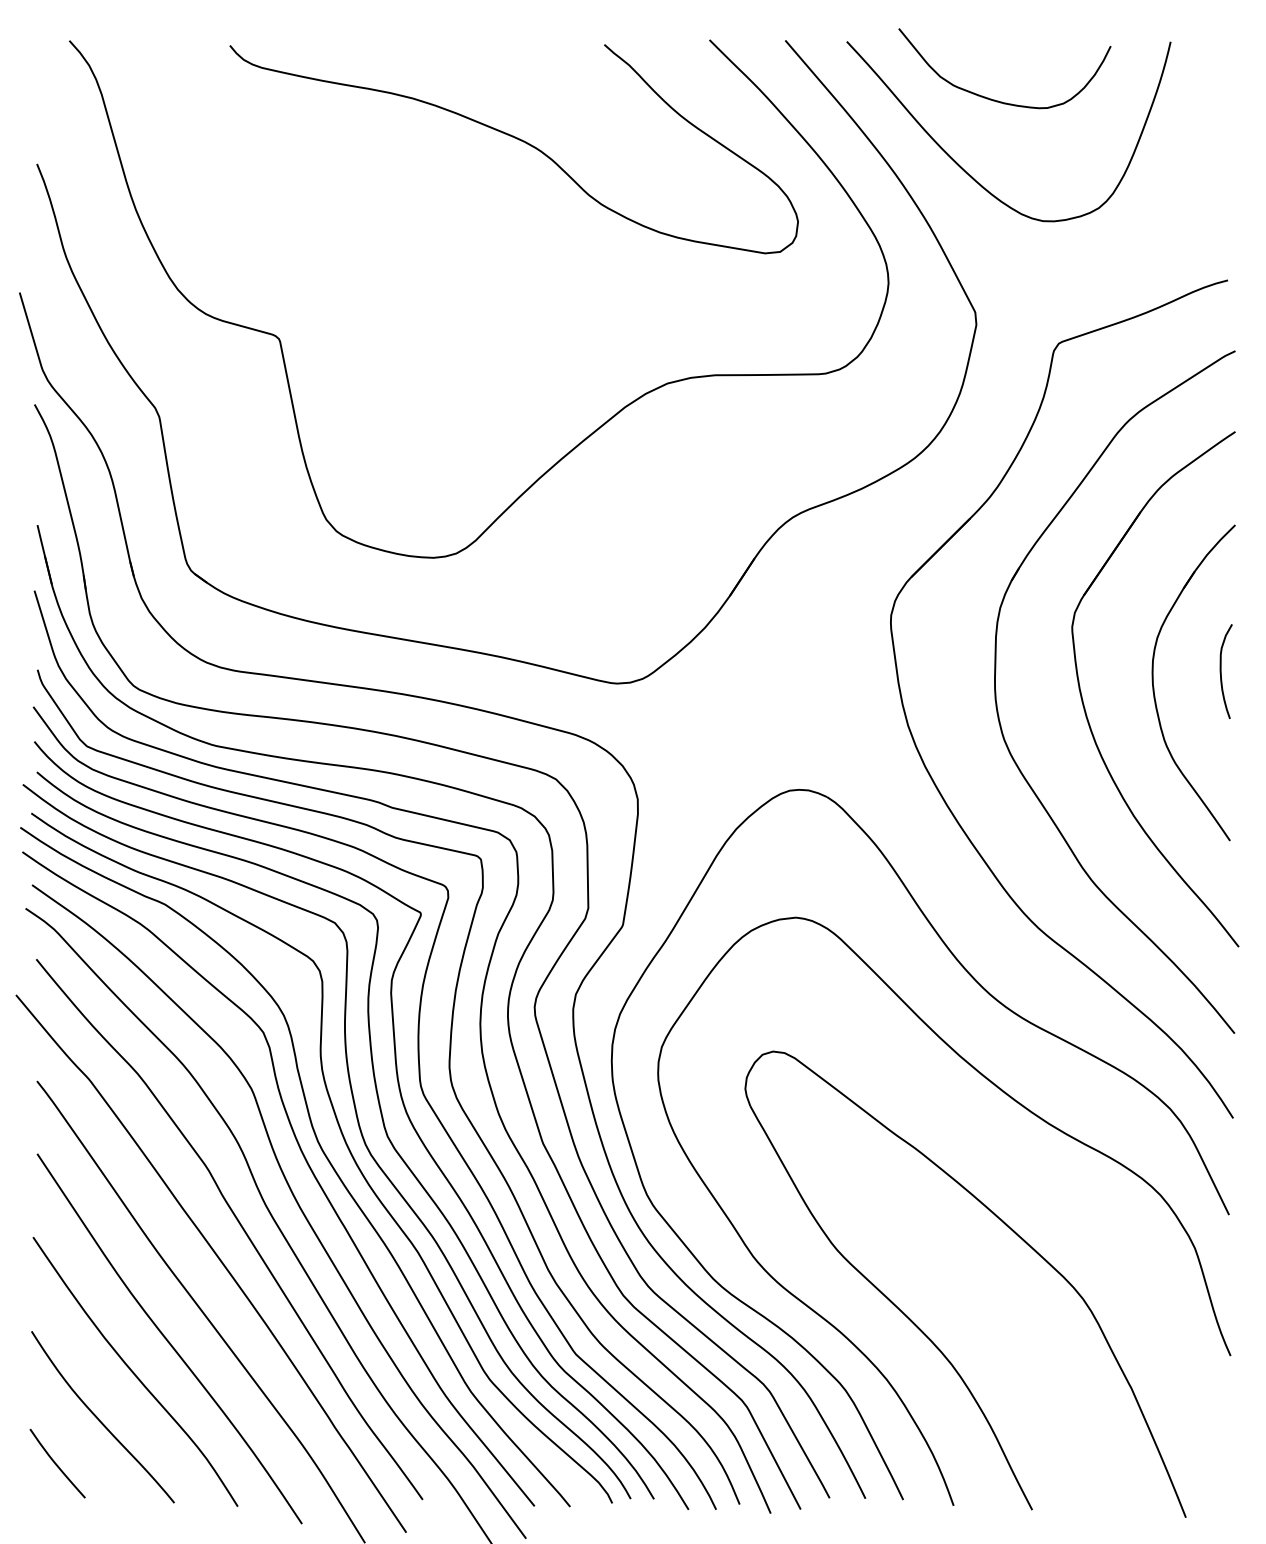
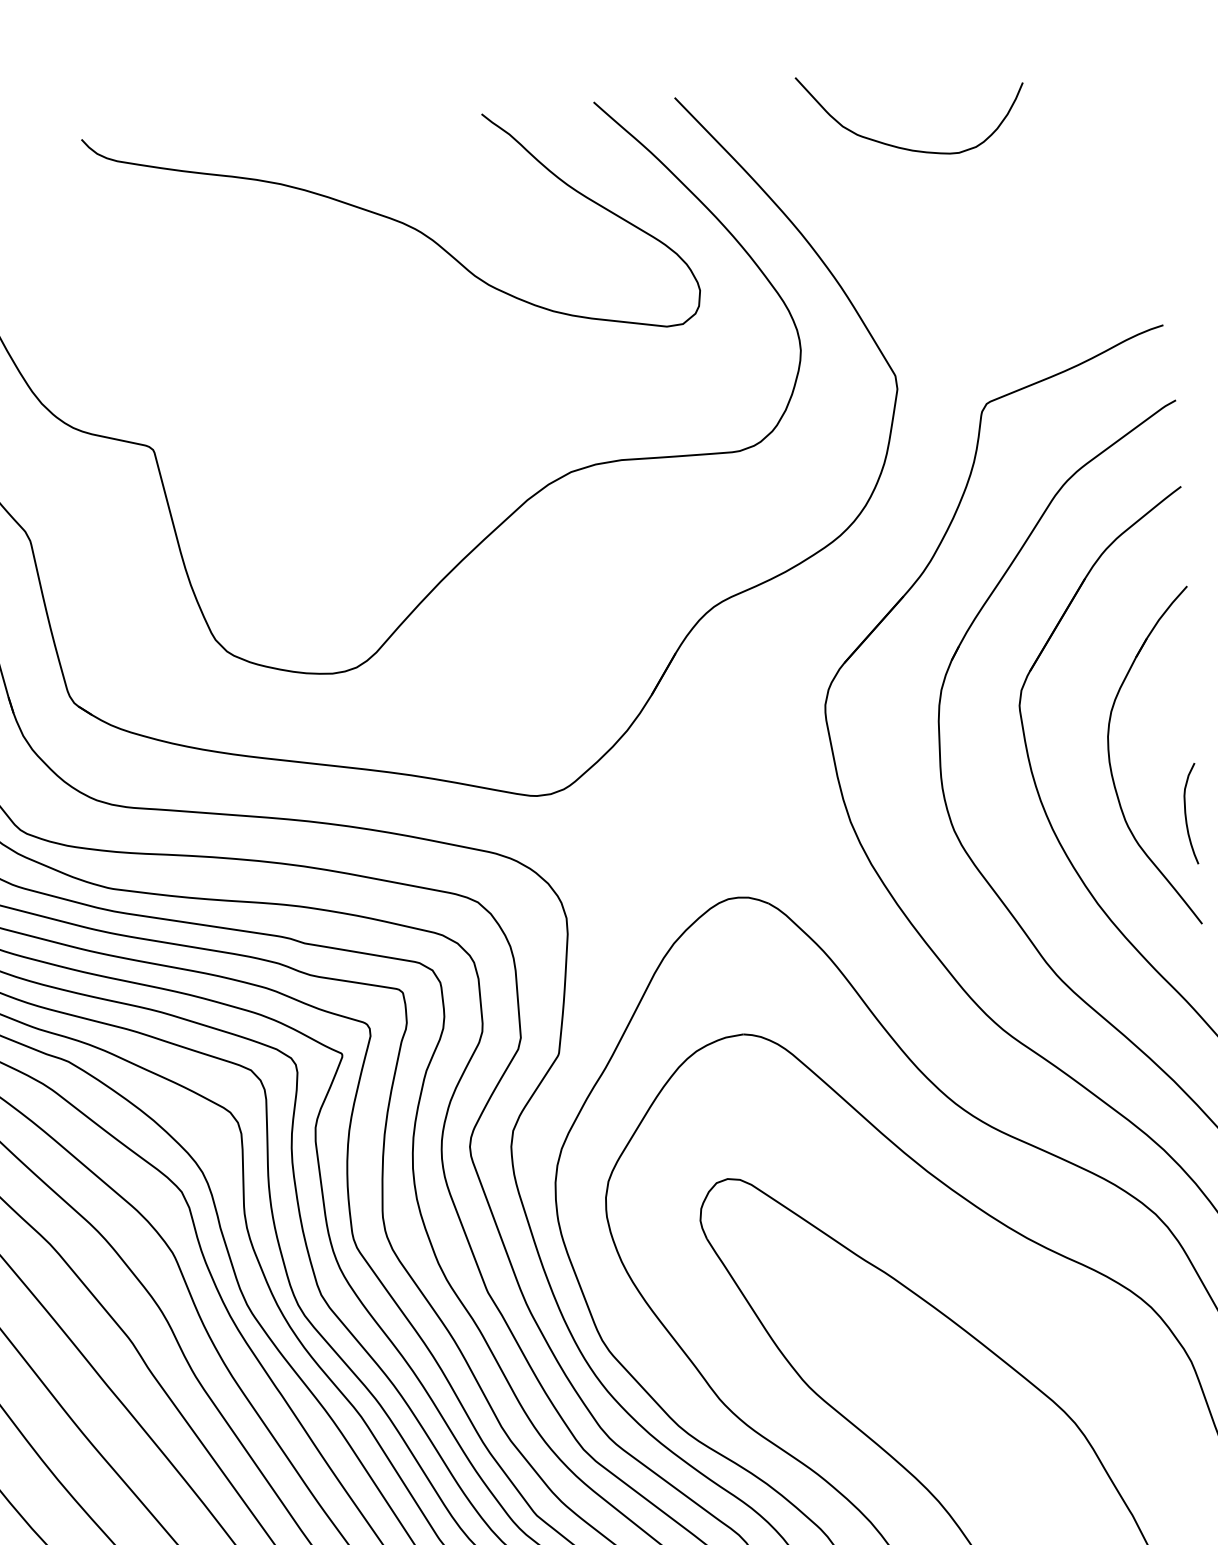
curve: (970, 174) -> (881, 228), removed
curve: (1221, 671) -> (1186, 814), moved

